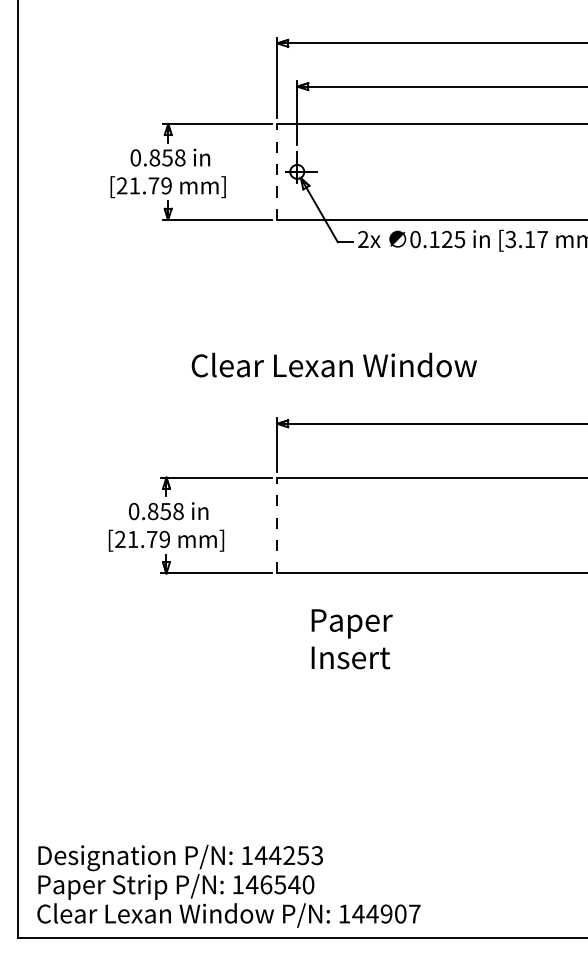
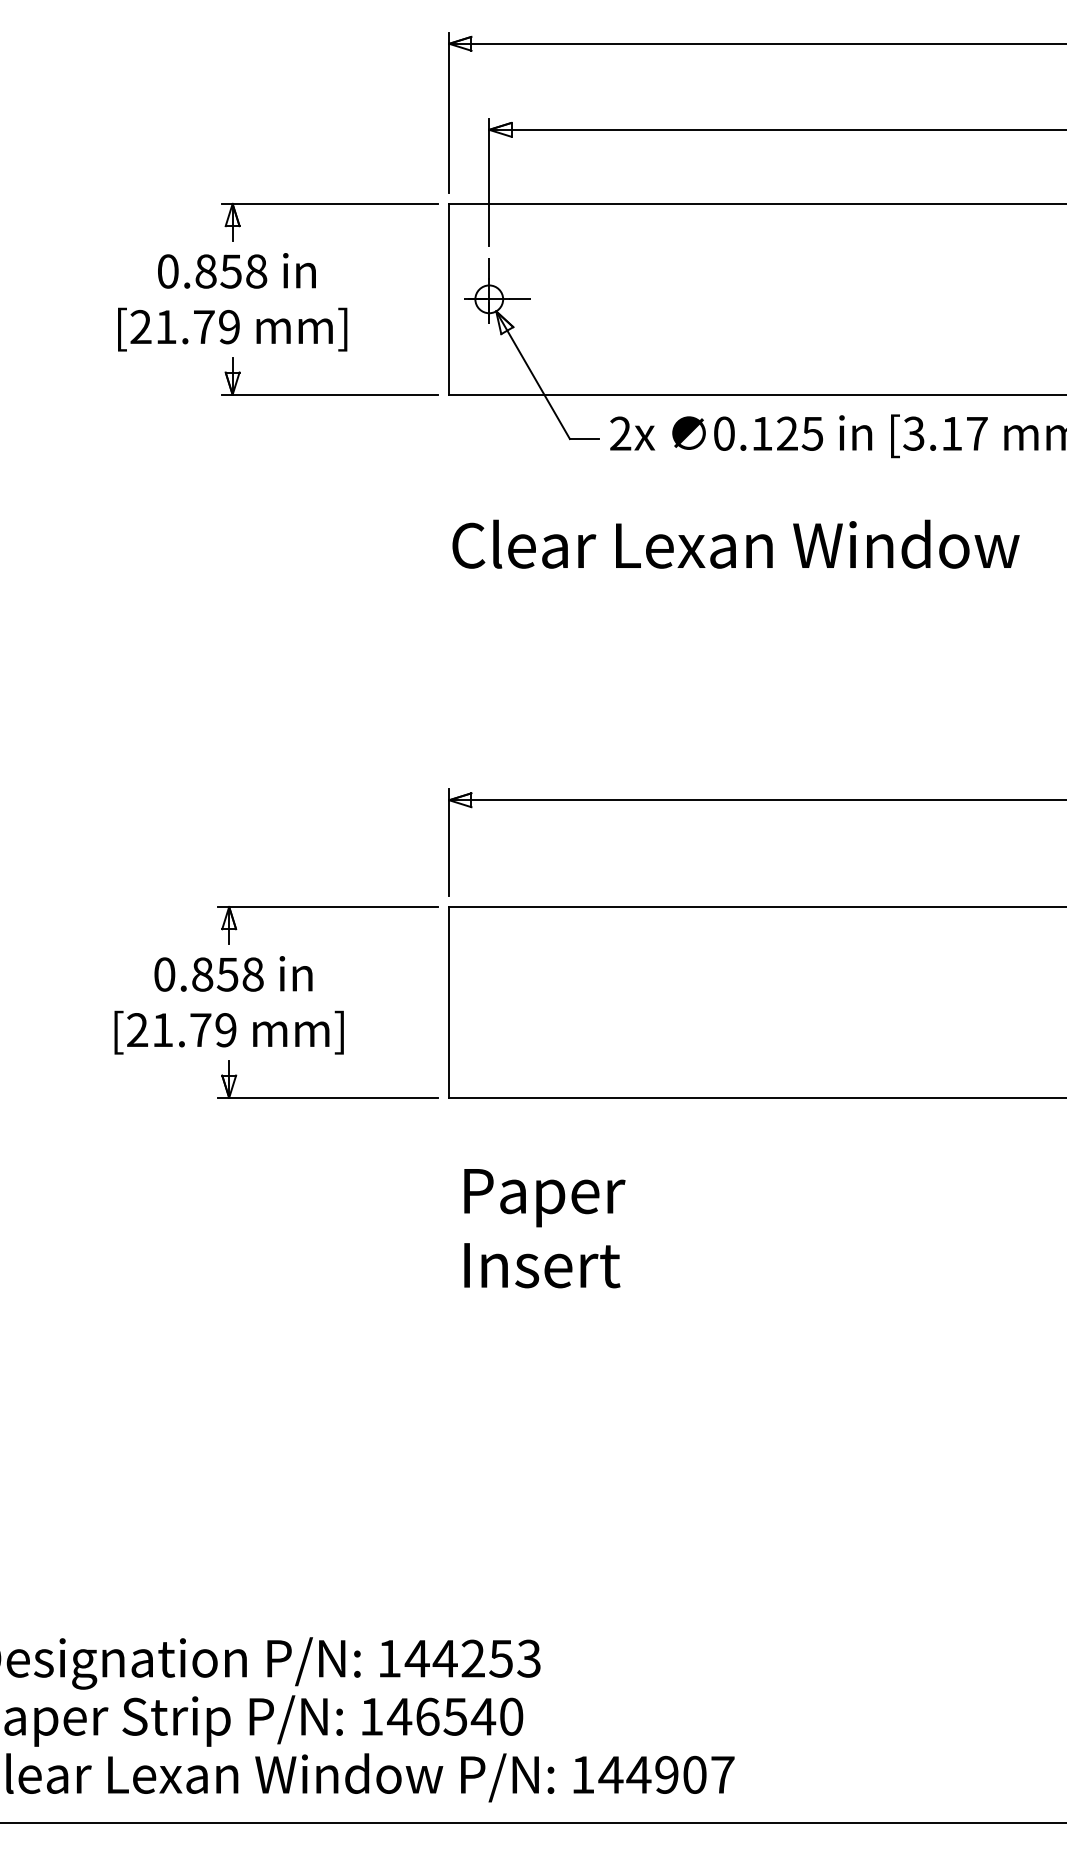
line: (277, 171) -> (449, 298), dashed -> solid
text: (333, 364) -> (734, 543), moved
line: (277, 525) -> (449, 1002), dashed -> solid
text: (351, 639) -> (543, 1229), moved

